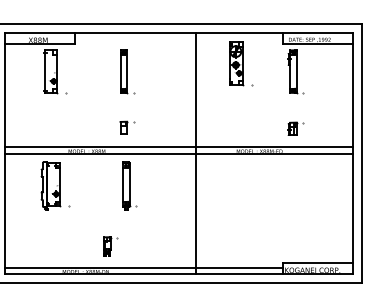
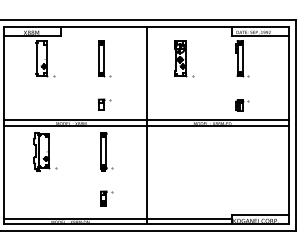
part: (241, 63) -> (184, 58), moved
line: (196, 153) -> (147, 125), moved
part: (110, 246) -> (106, 199), moved

